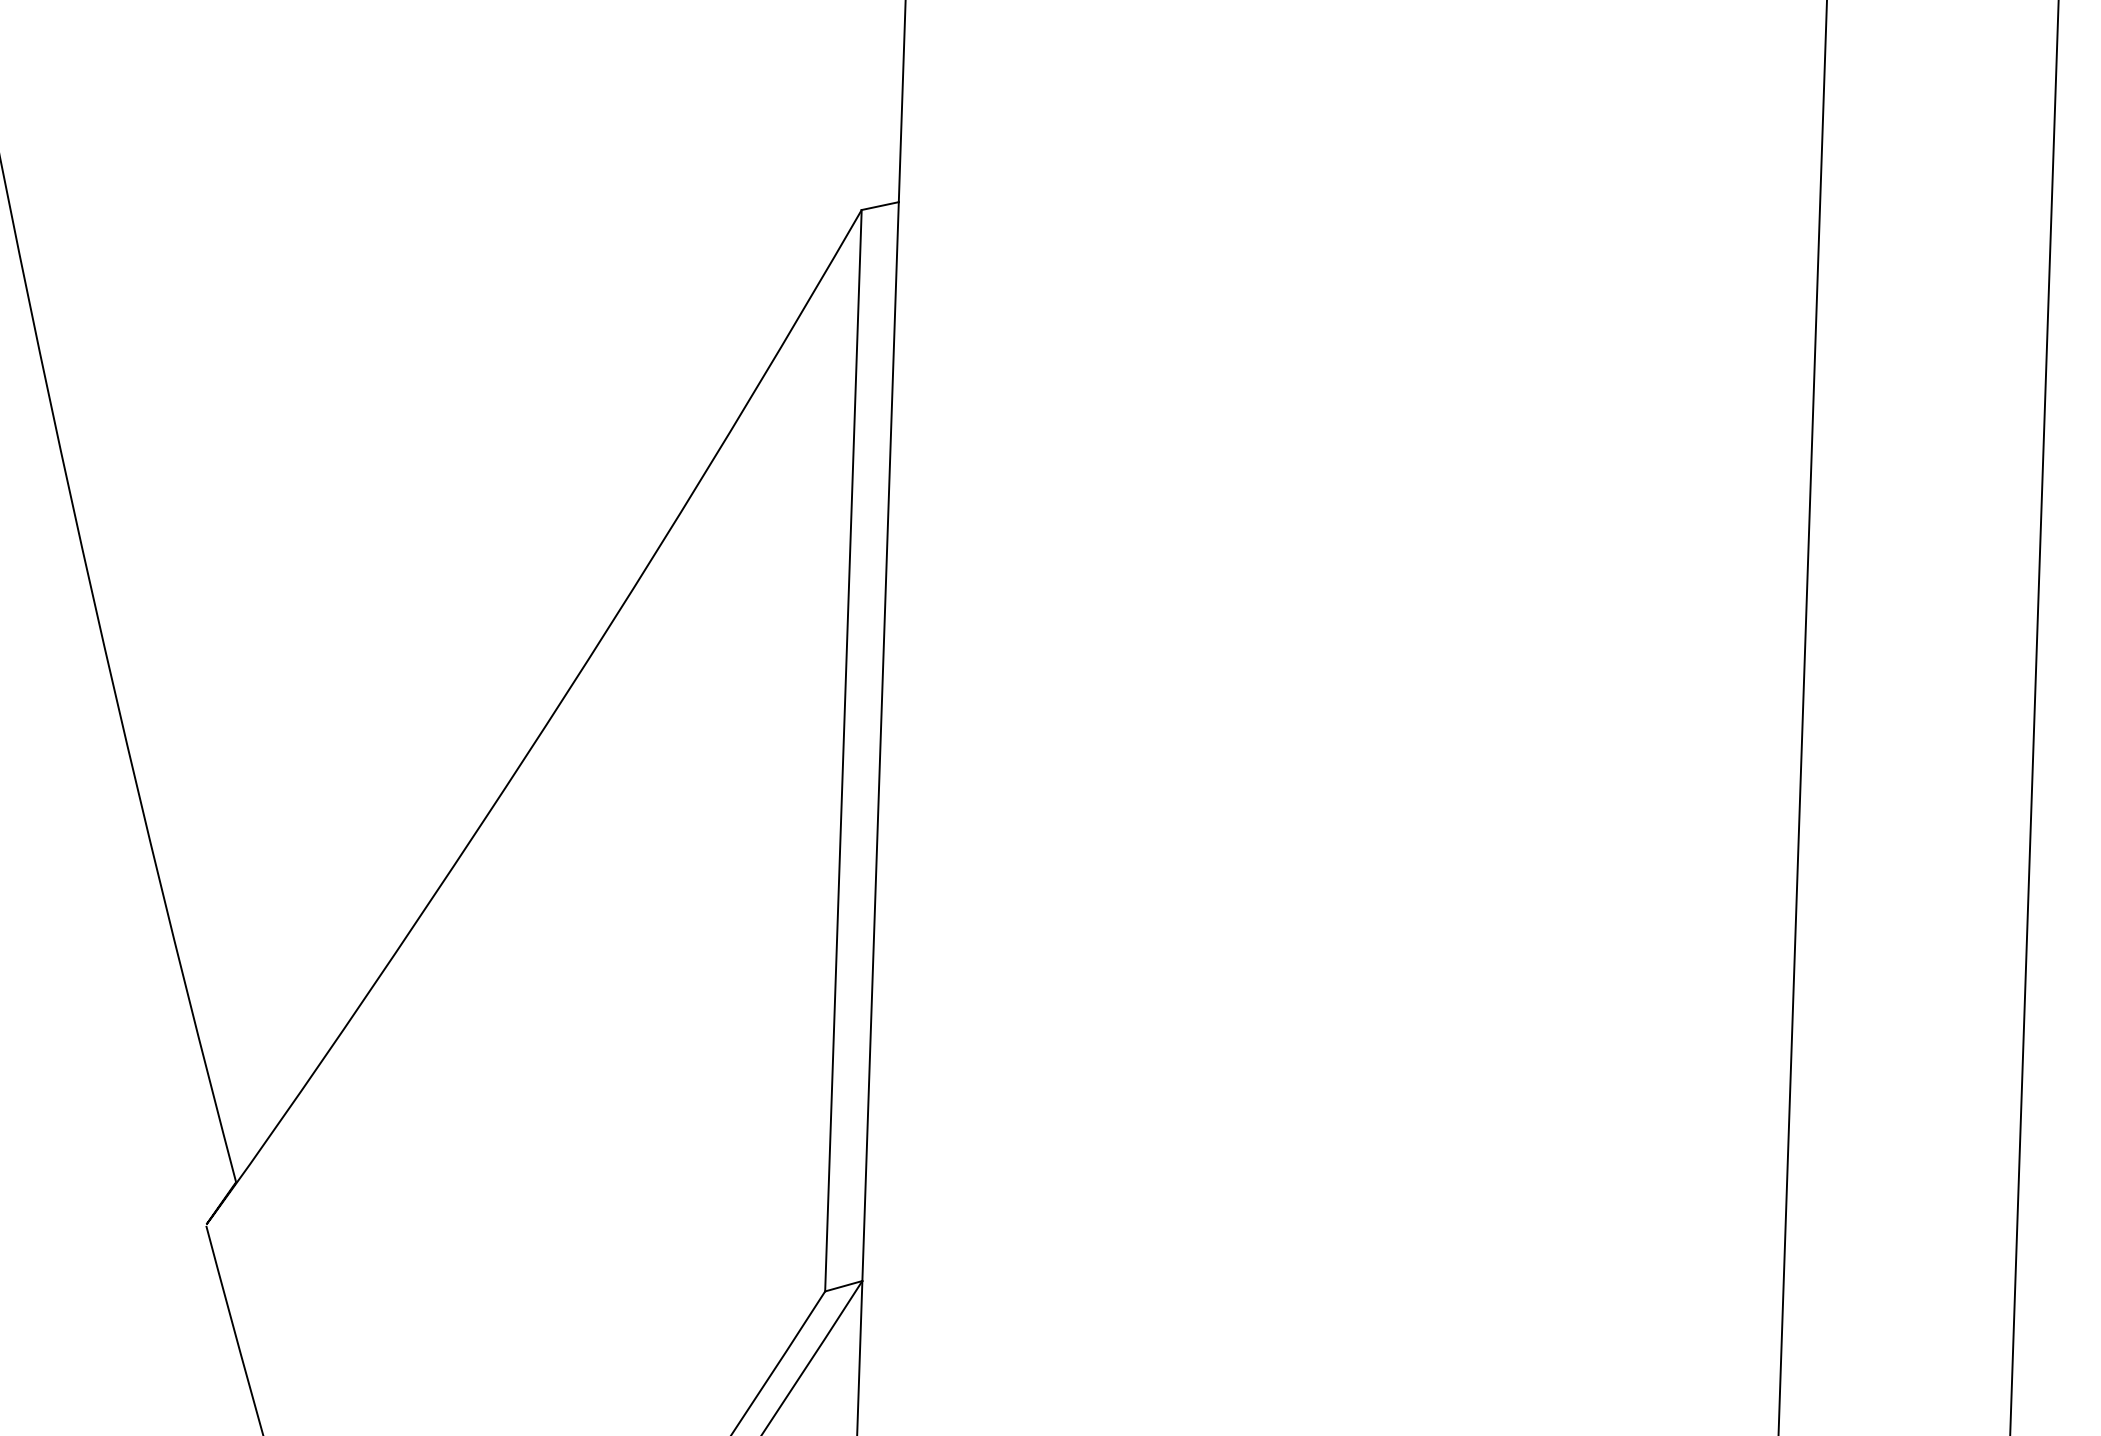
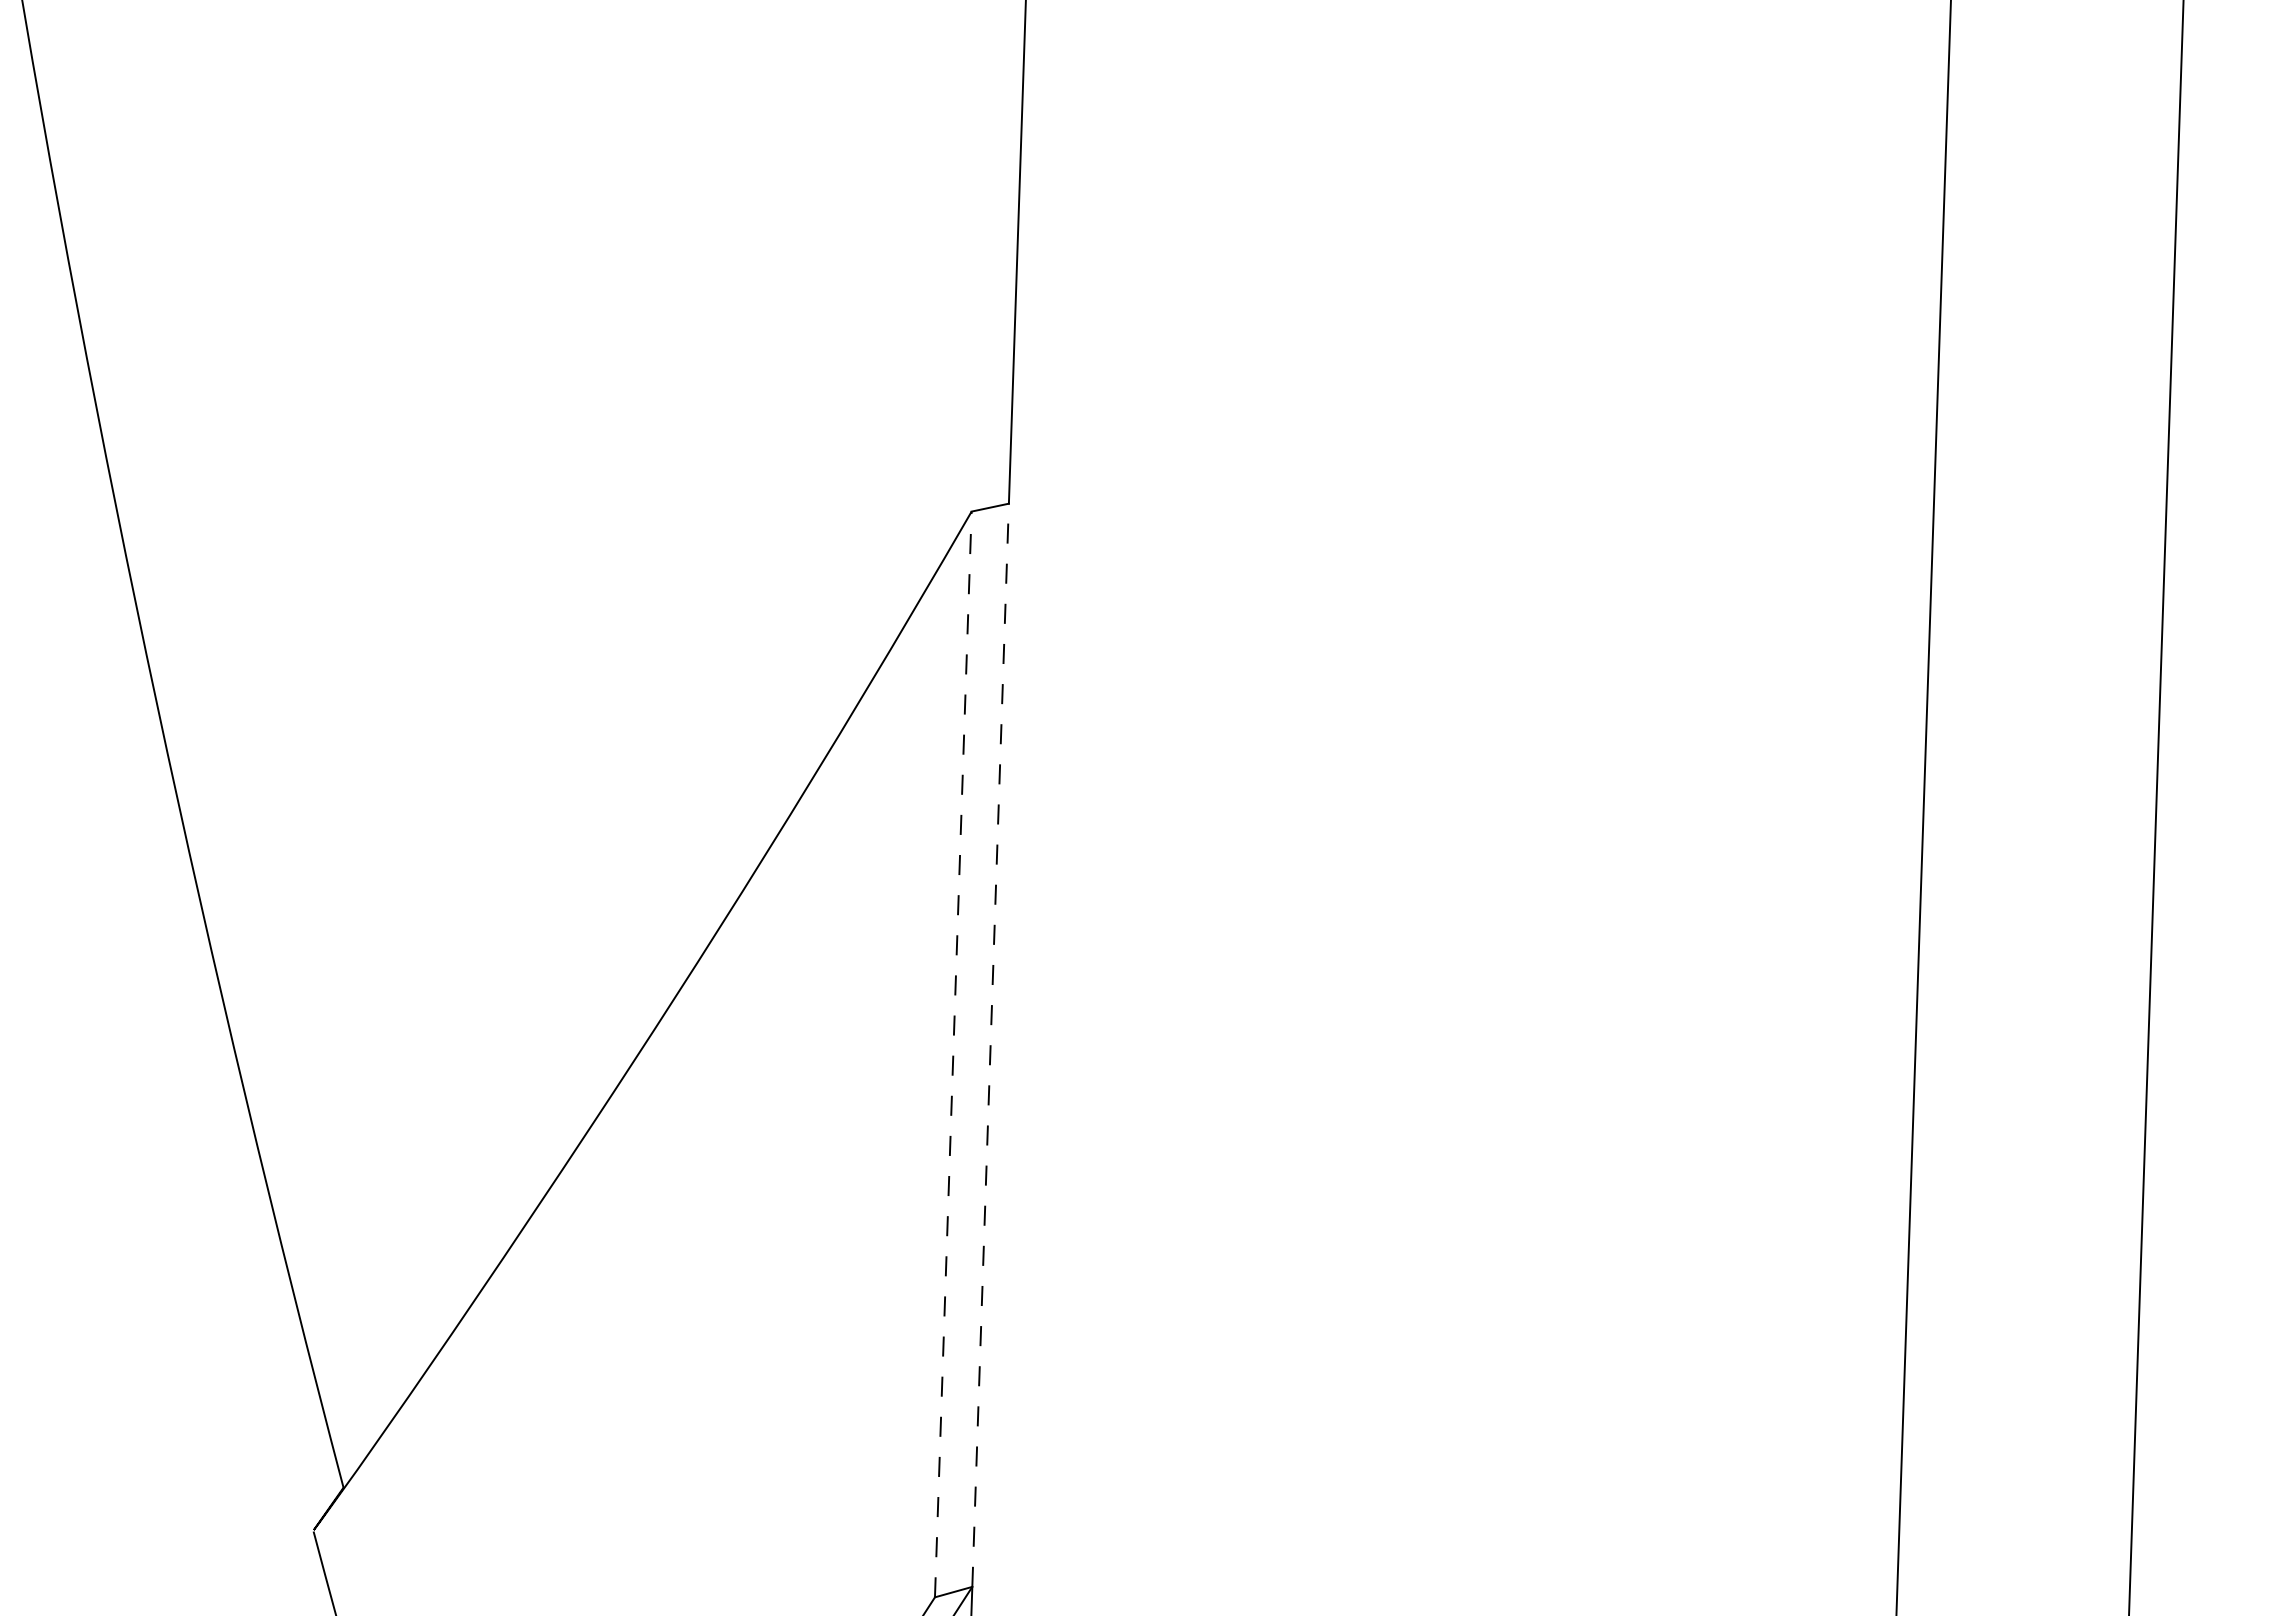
line: (880, 741) -> (990, 1045), solid -> dashed
line: (843, 749) -> (953, 1053), solid -> dashed

